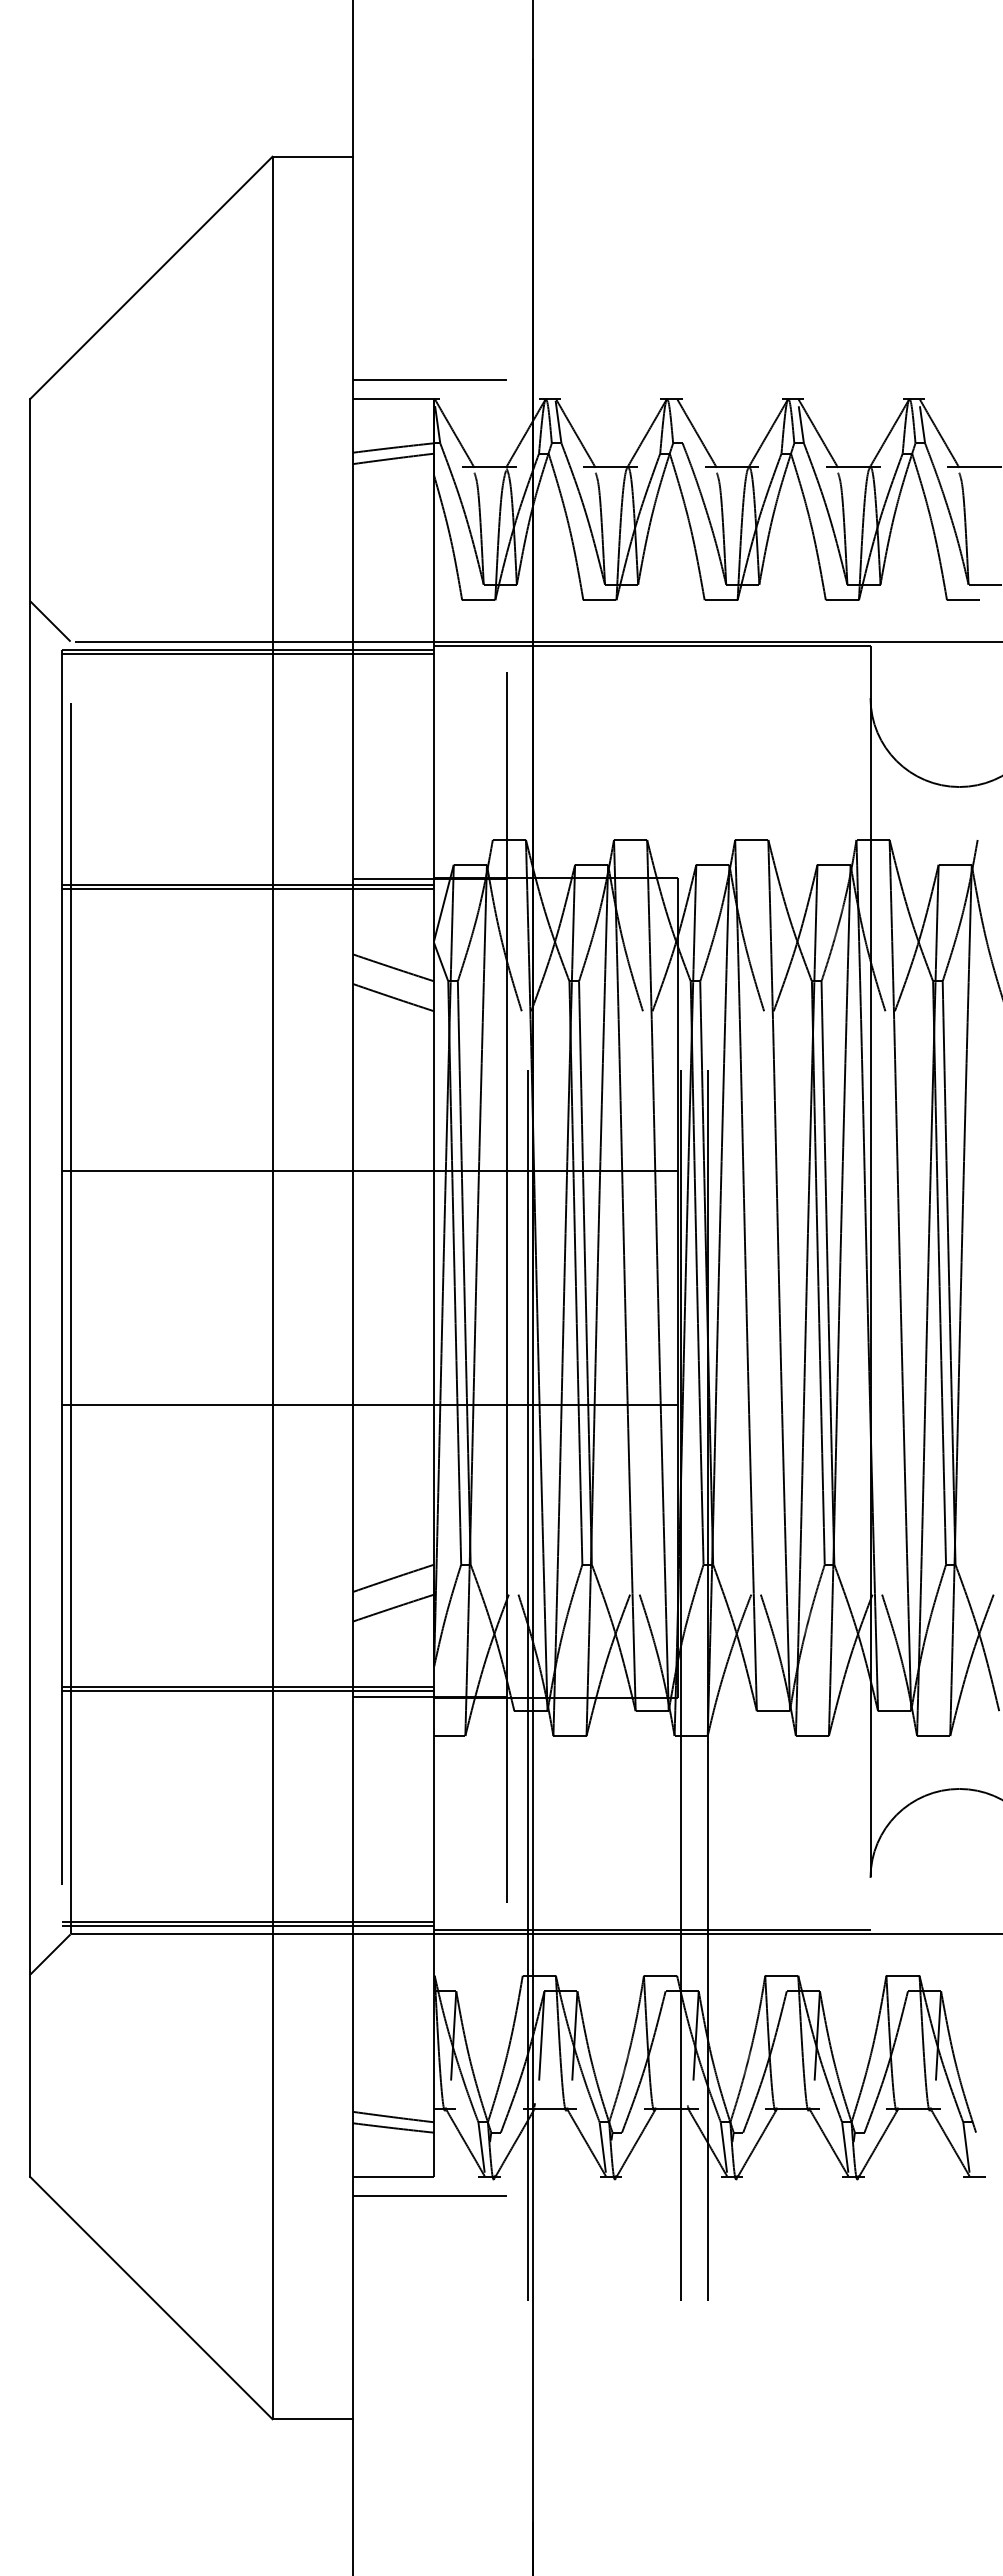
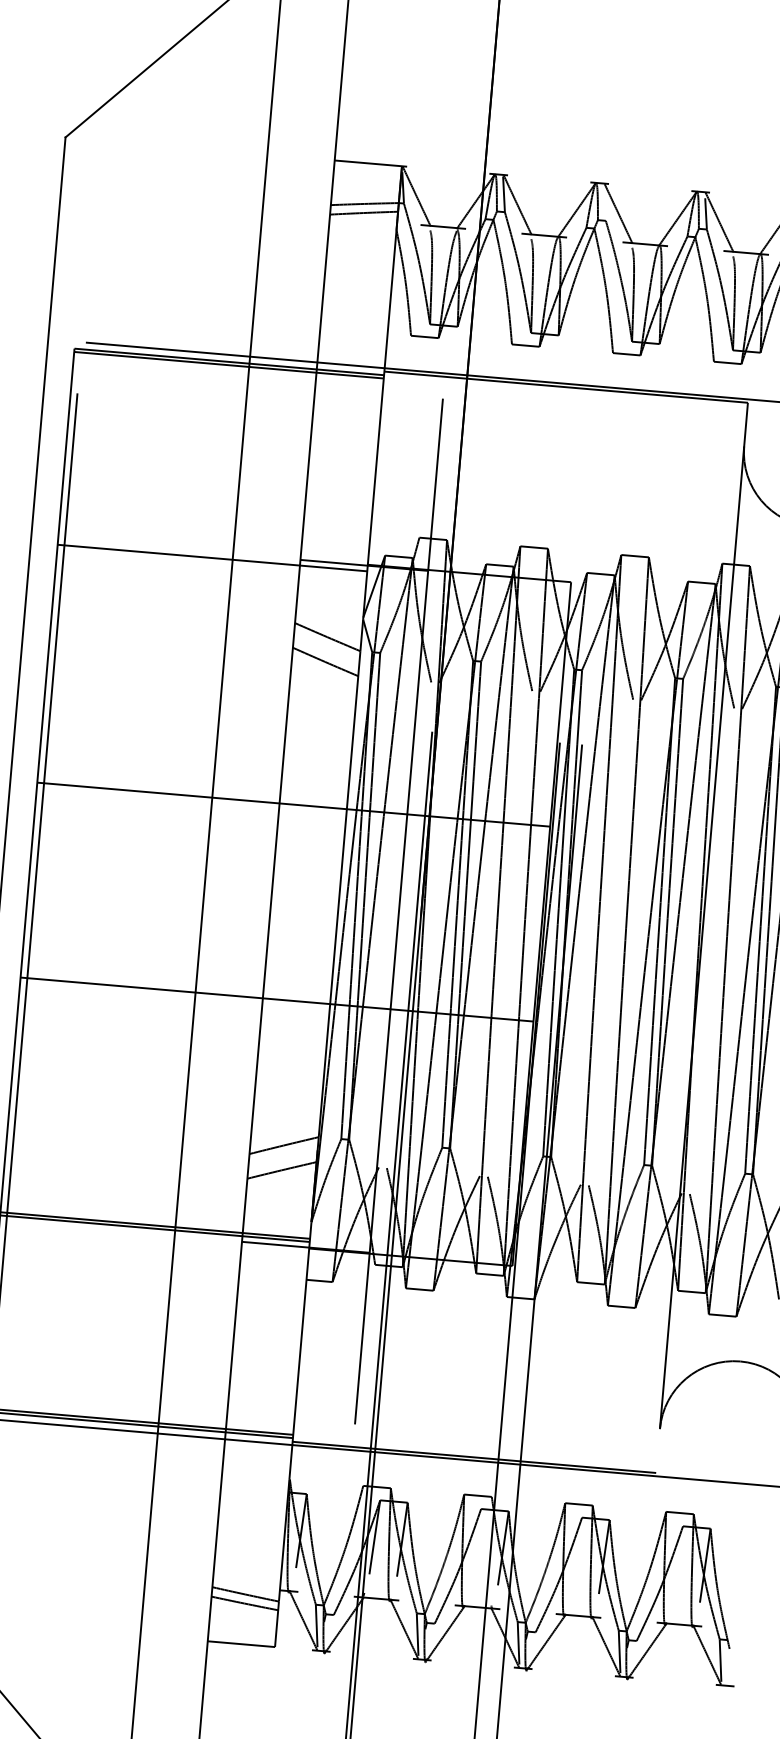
line: (429, 379) -> (399, 149), removed
line: (50, 621) -> (66, 324), removed
line: (248, 889) -> (212, 561), removed
line: (429, 2196) -> (269, 1663), removed

